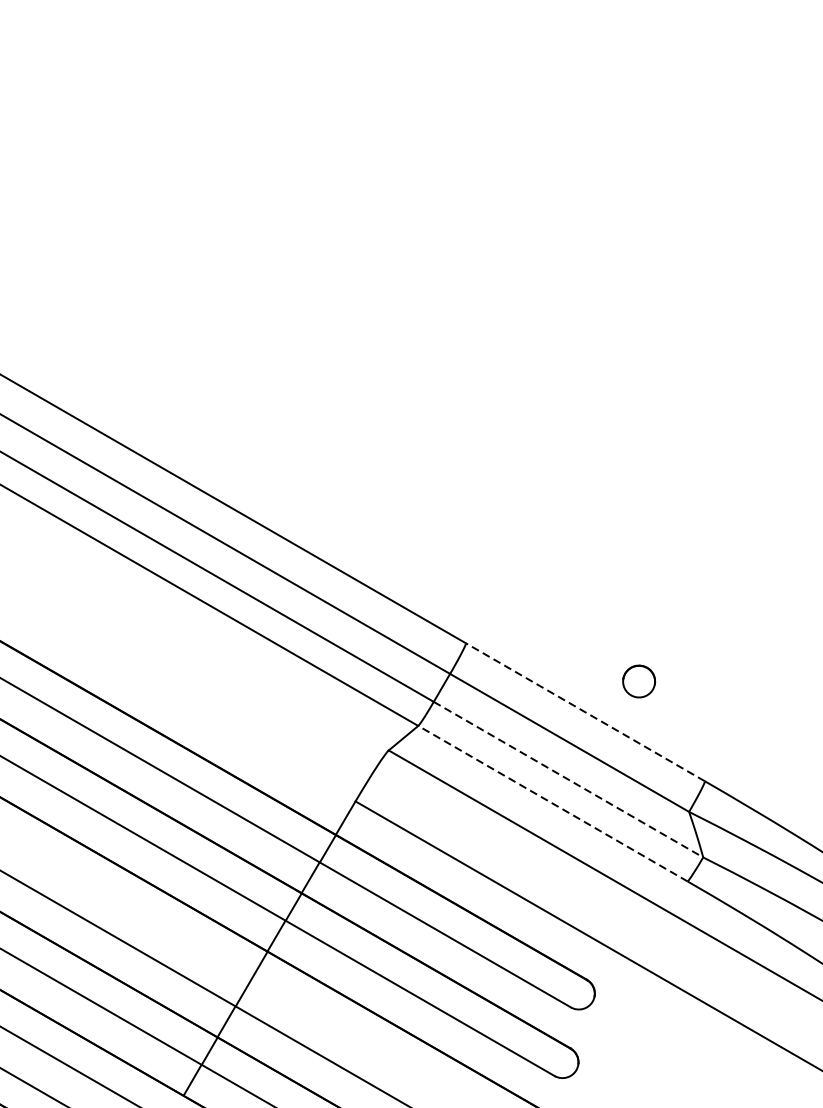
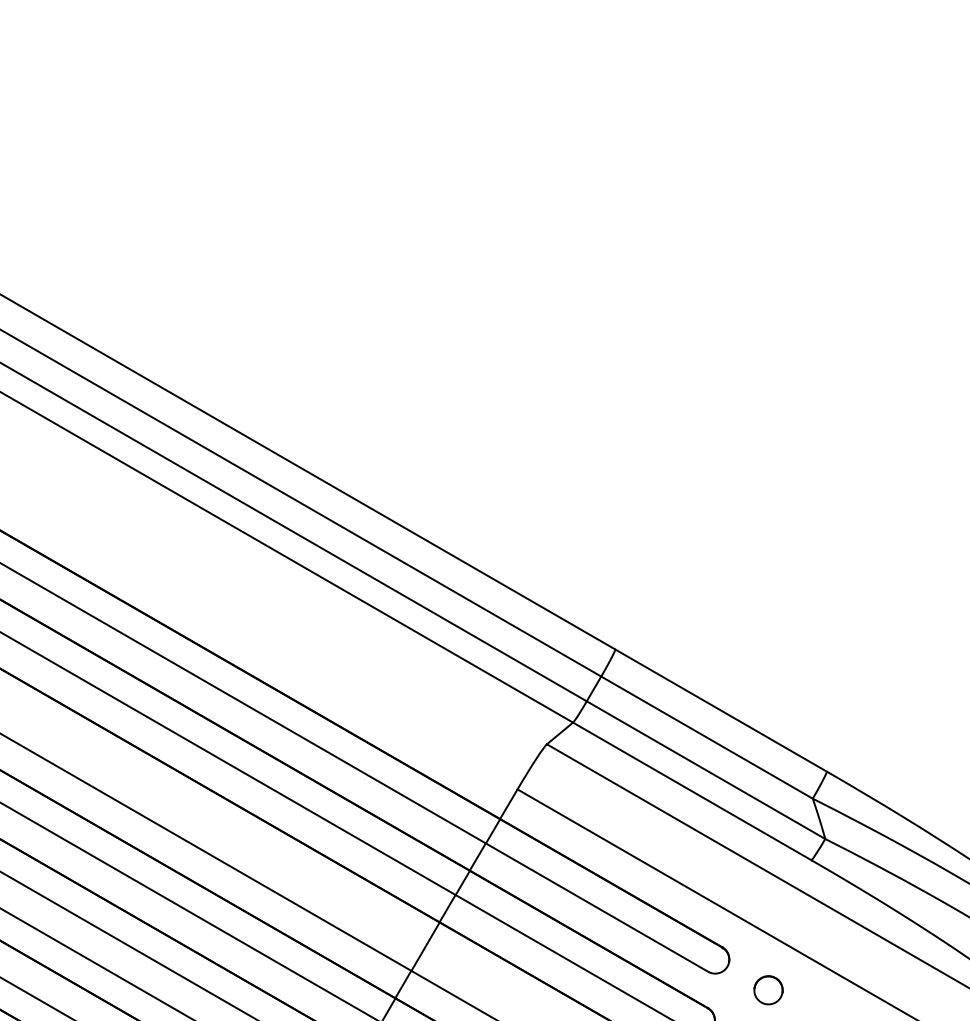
part: (639, 681) -> (768, 990), moved
line: (584, 712) -> (720, 710), dashed -> solid
line: (569, 780) -> (706, 770), dashed -> solid
line: (553, 803) -> (692, 791), dashed -> solid

